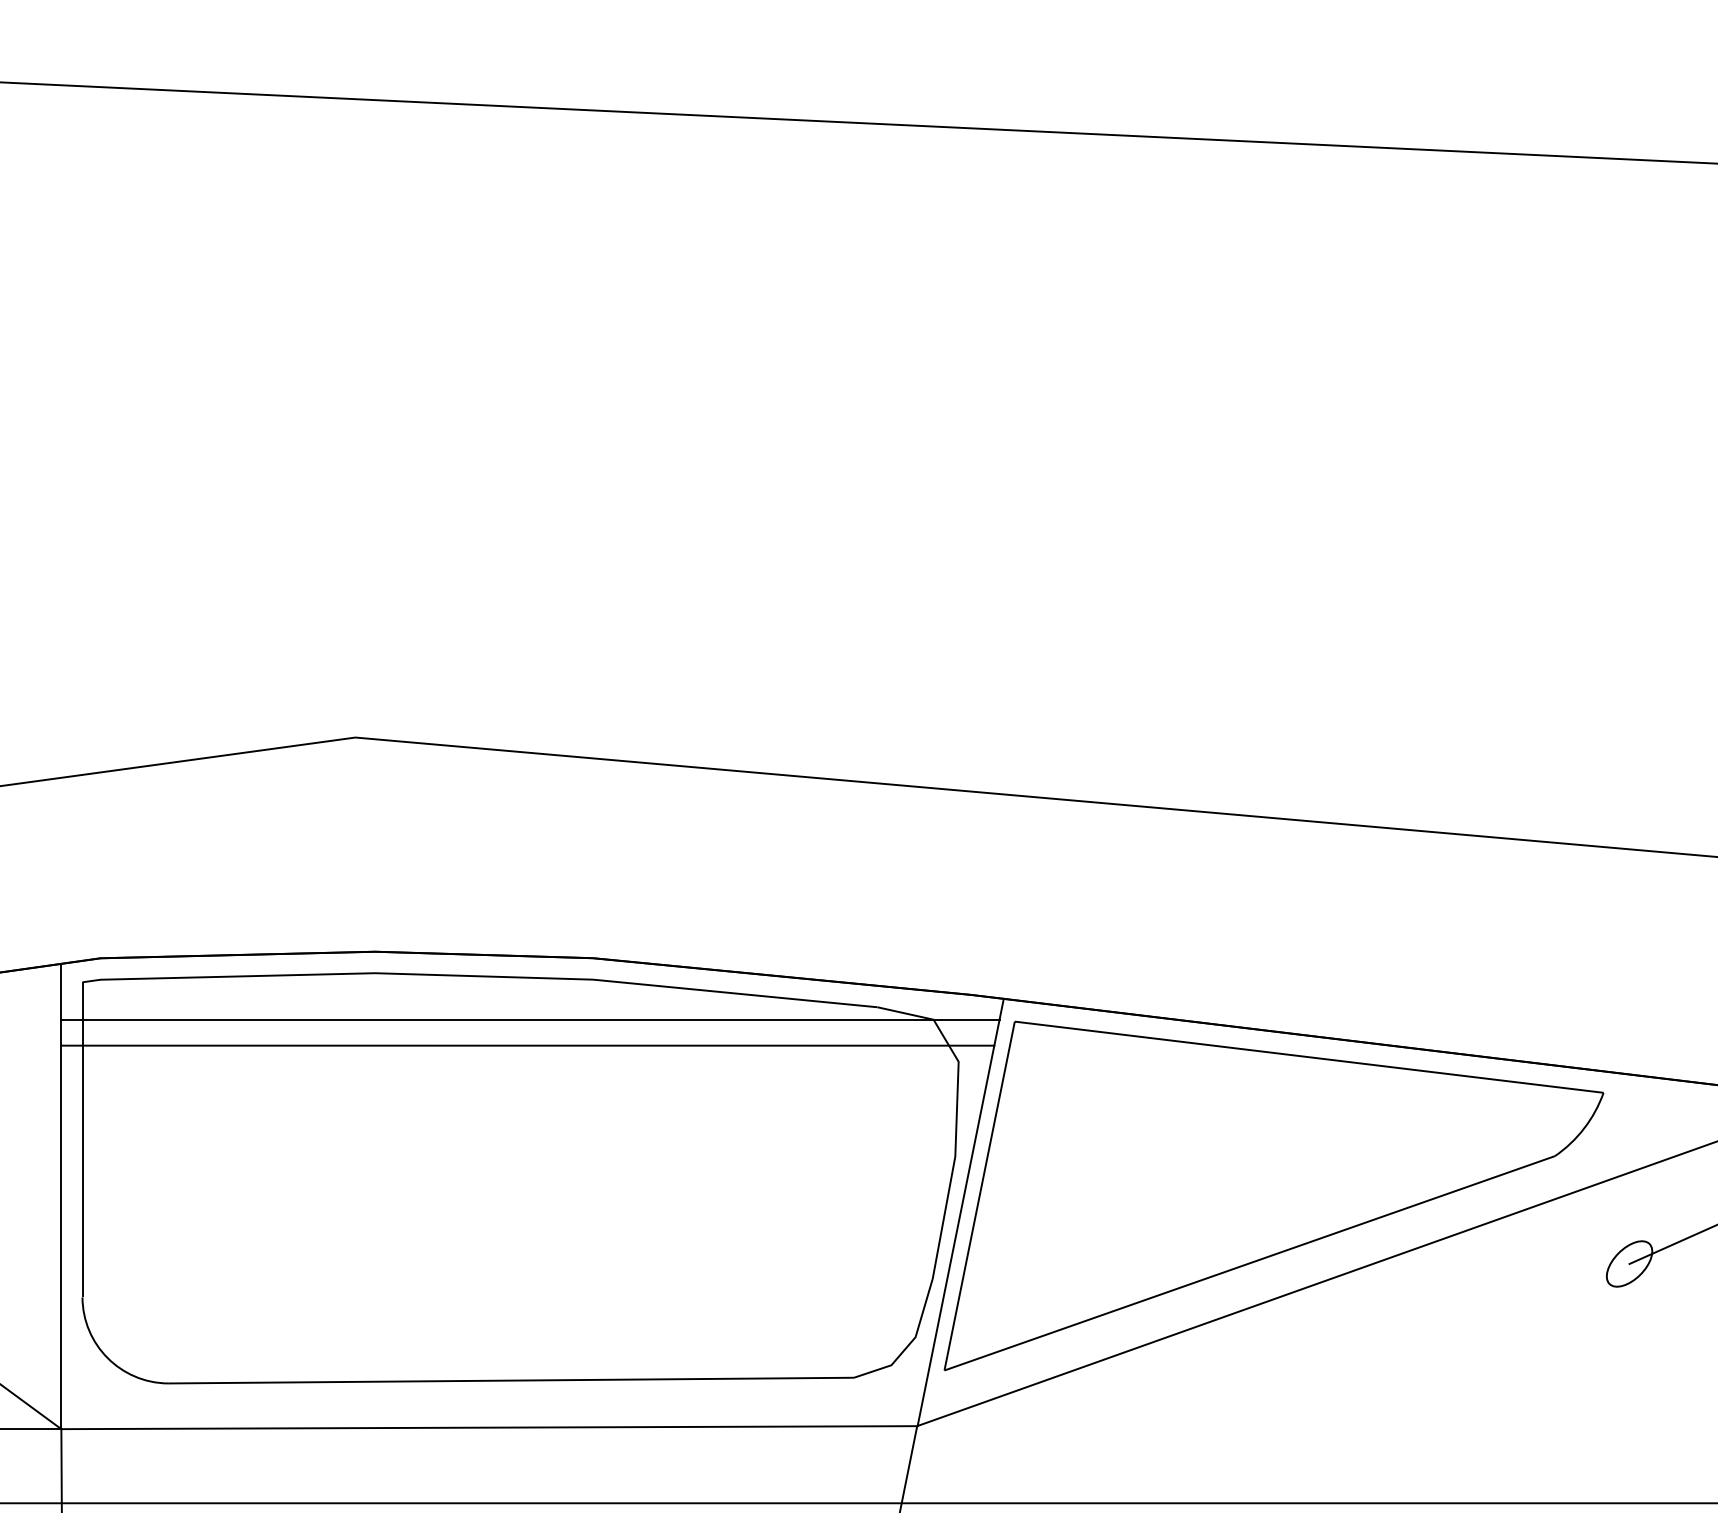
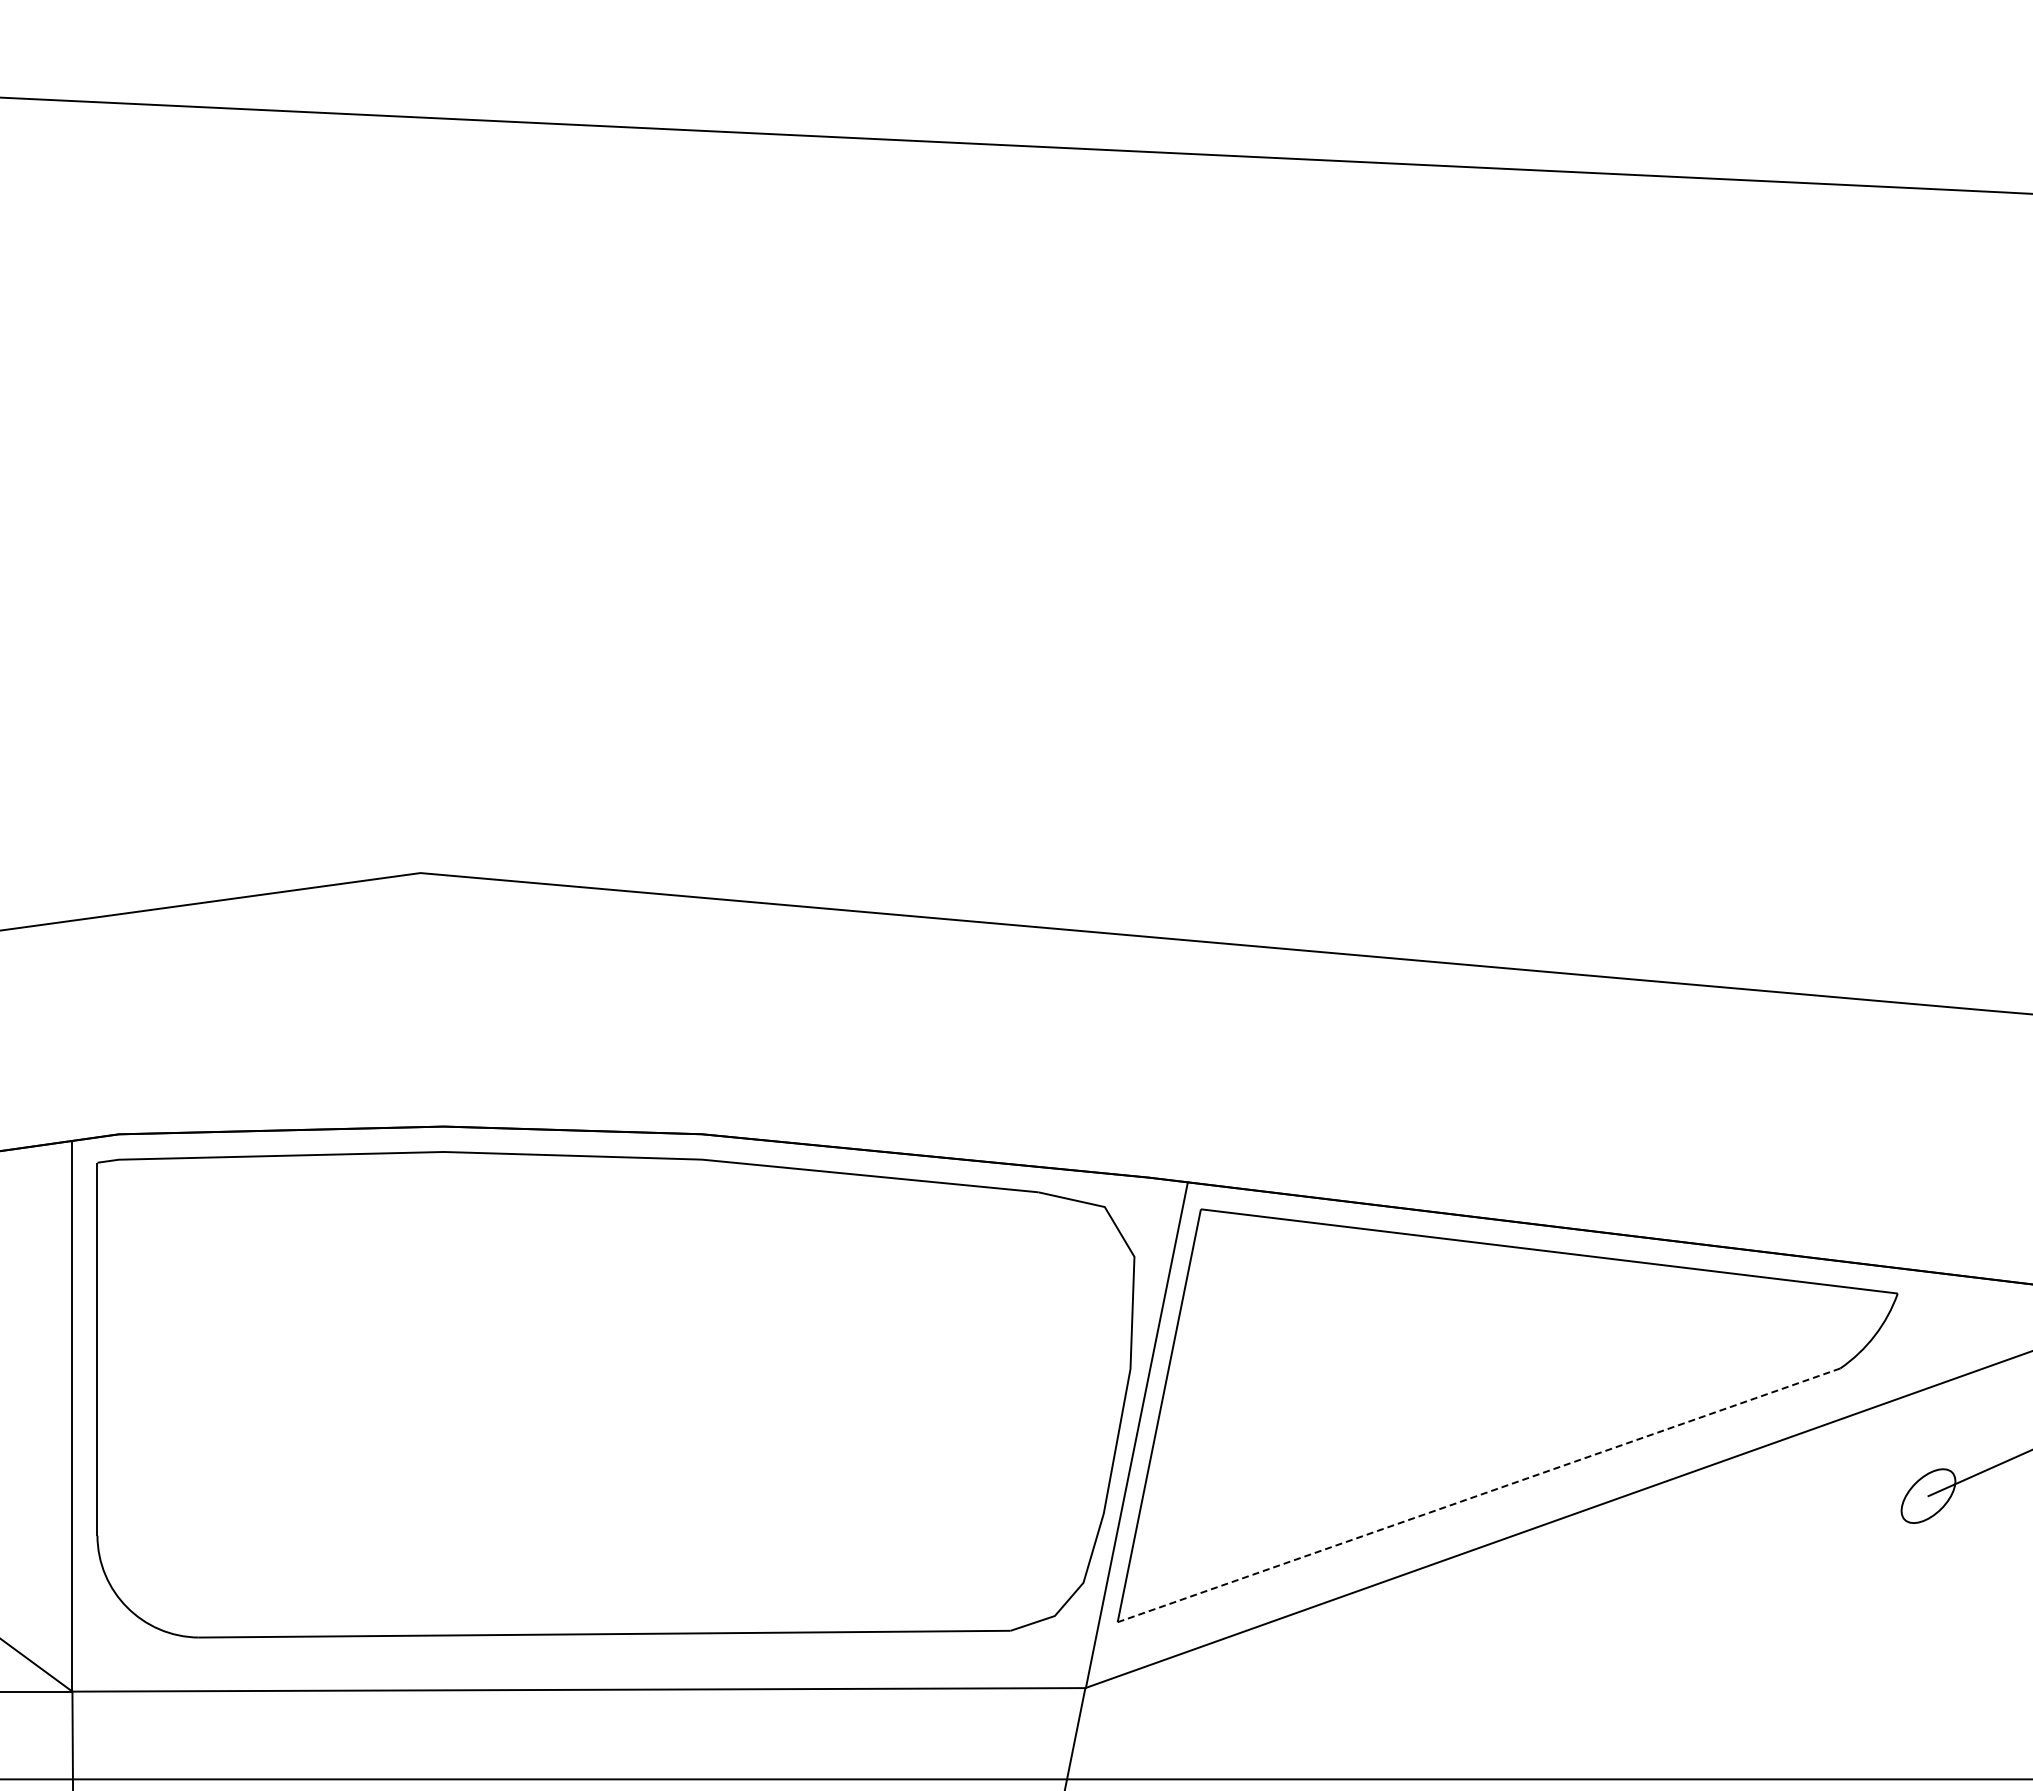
line: (530, 1020) -> (627, 1207), removed
line: (527, 1045) -> (624, 1237), removed
line: (1250, 1263) -> (1479, 1495), solid -> dashed

